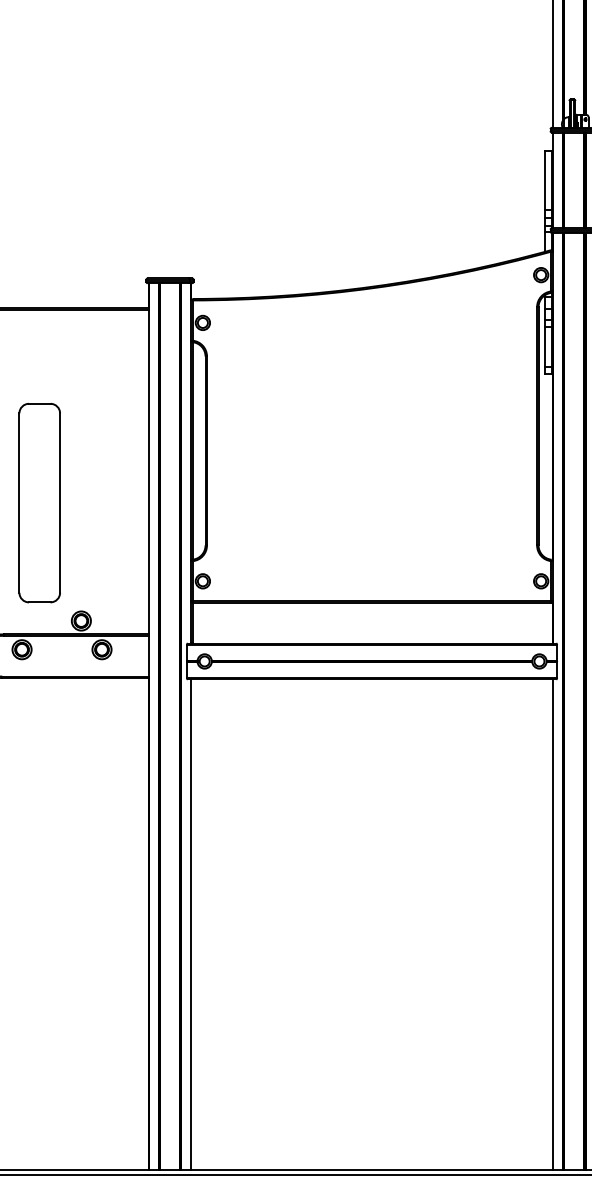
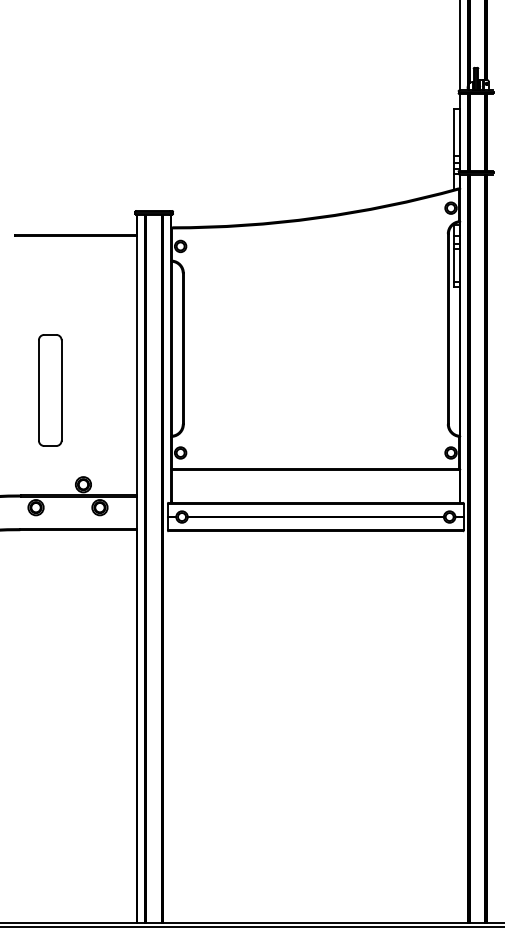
part: (40, 503) -> (50, 390), size x0.7
line: (191, 924) -> (171, 727), removed
line: (553, 924) -> (460, 727), removed

